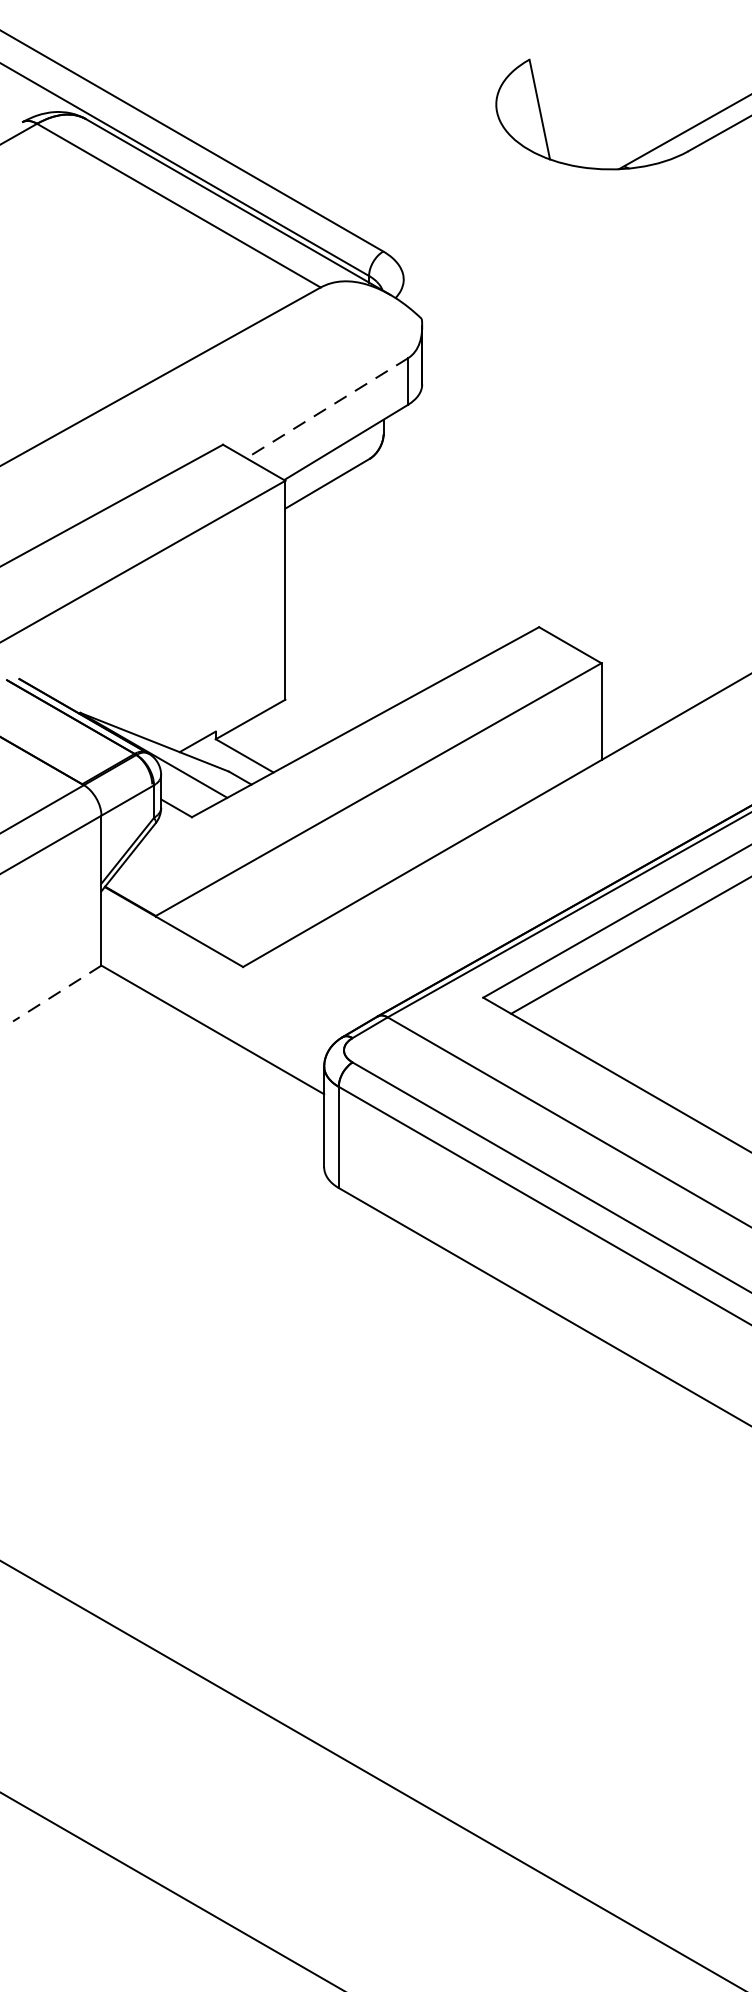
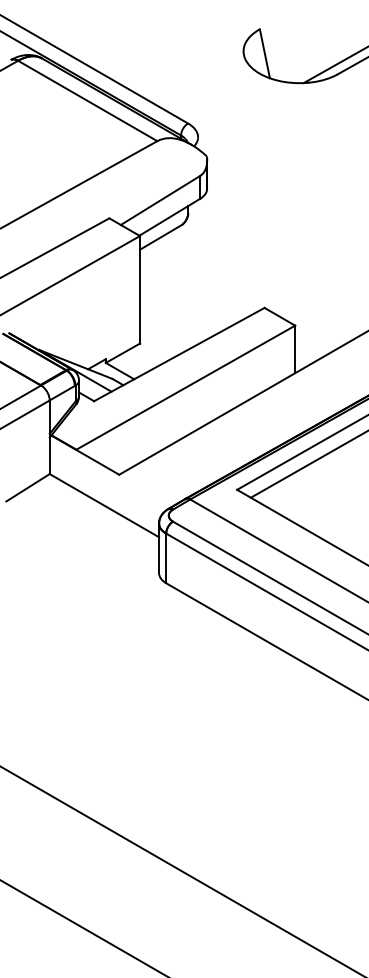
line: (327, 408) -> (160, 200), dashed -> solid
line: (58, 992) -> (28, 487), dashed -> solid

